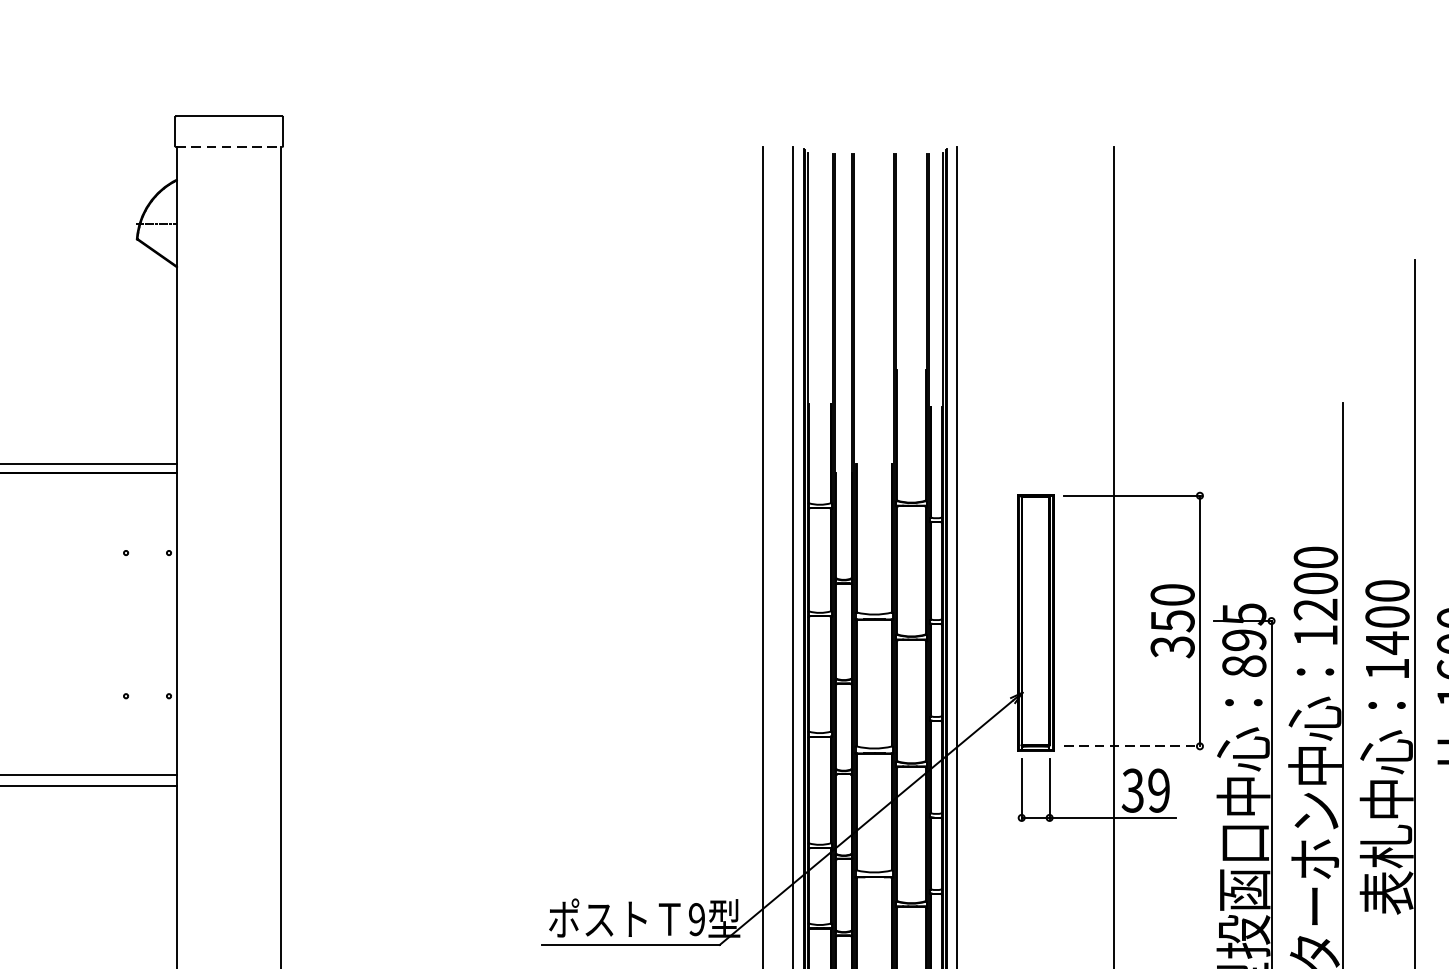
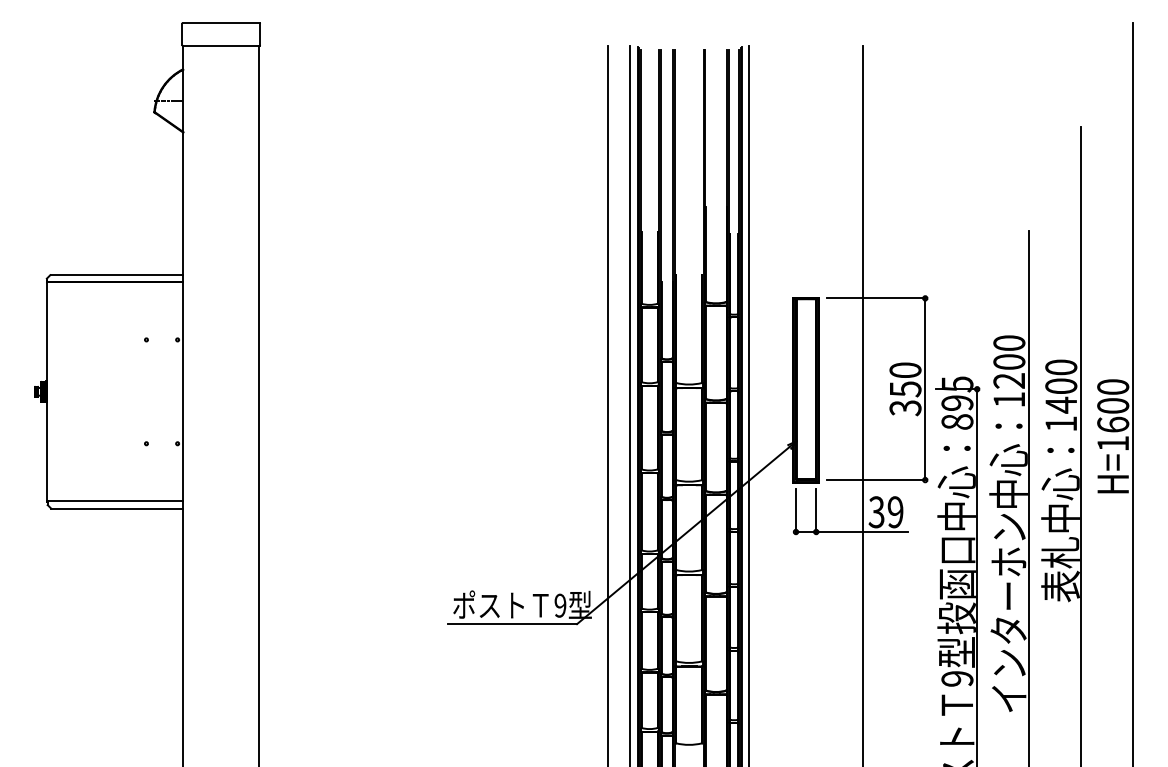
line: (229, 147) -> (221, 45), dashed -> solid
line: (1132, 746) -> (876, 480), dashed -> solid

